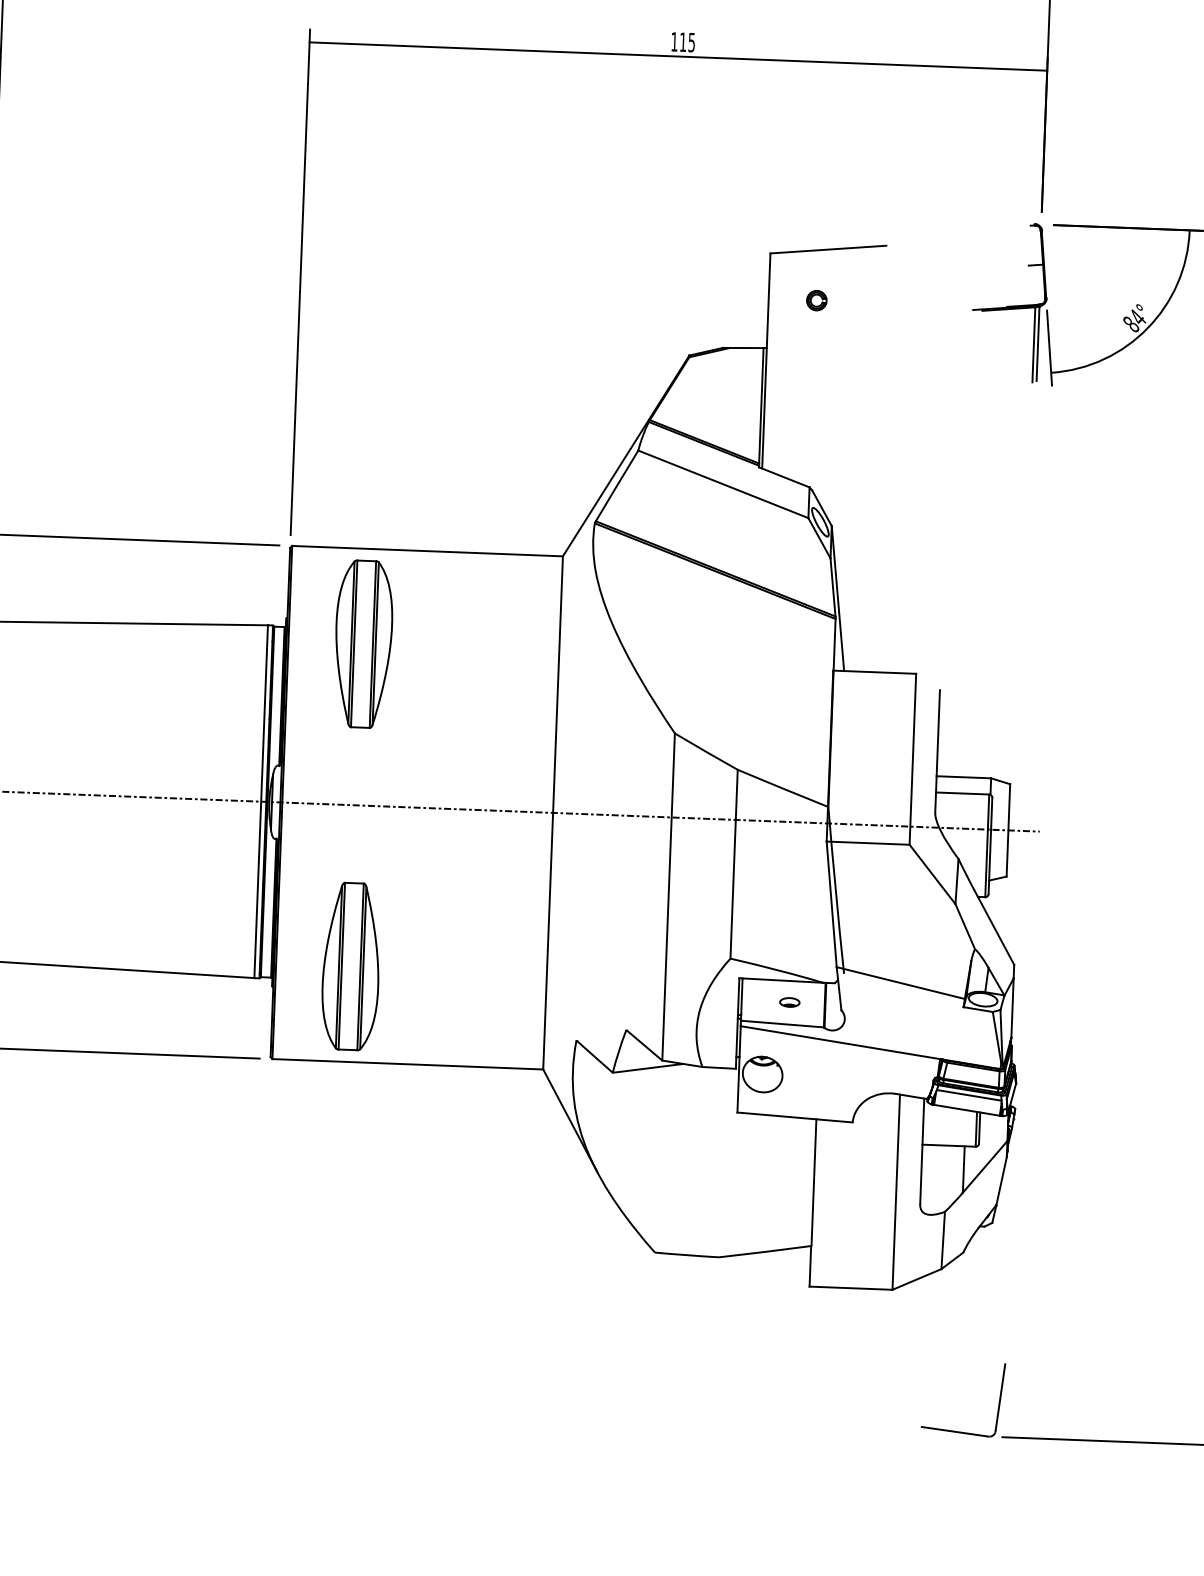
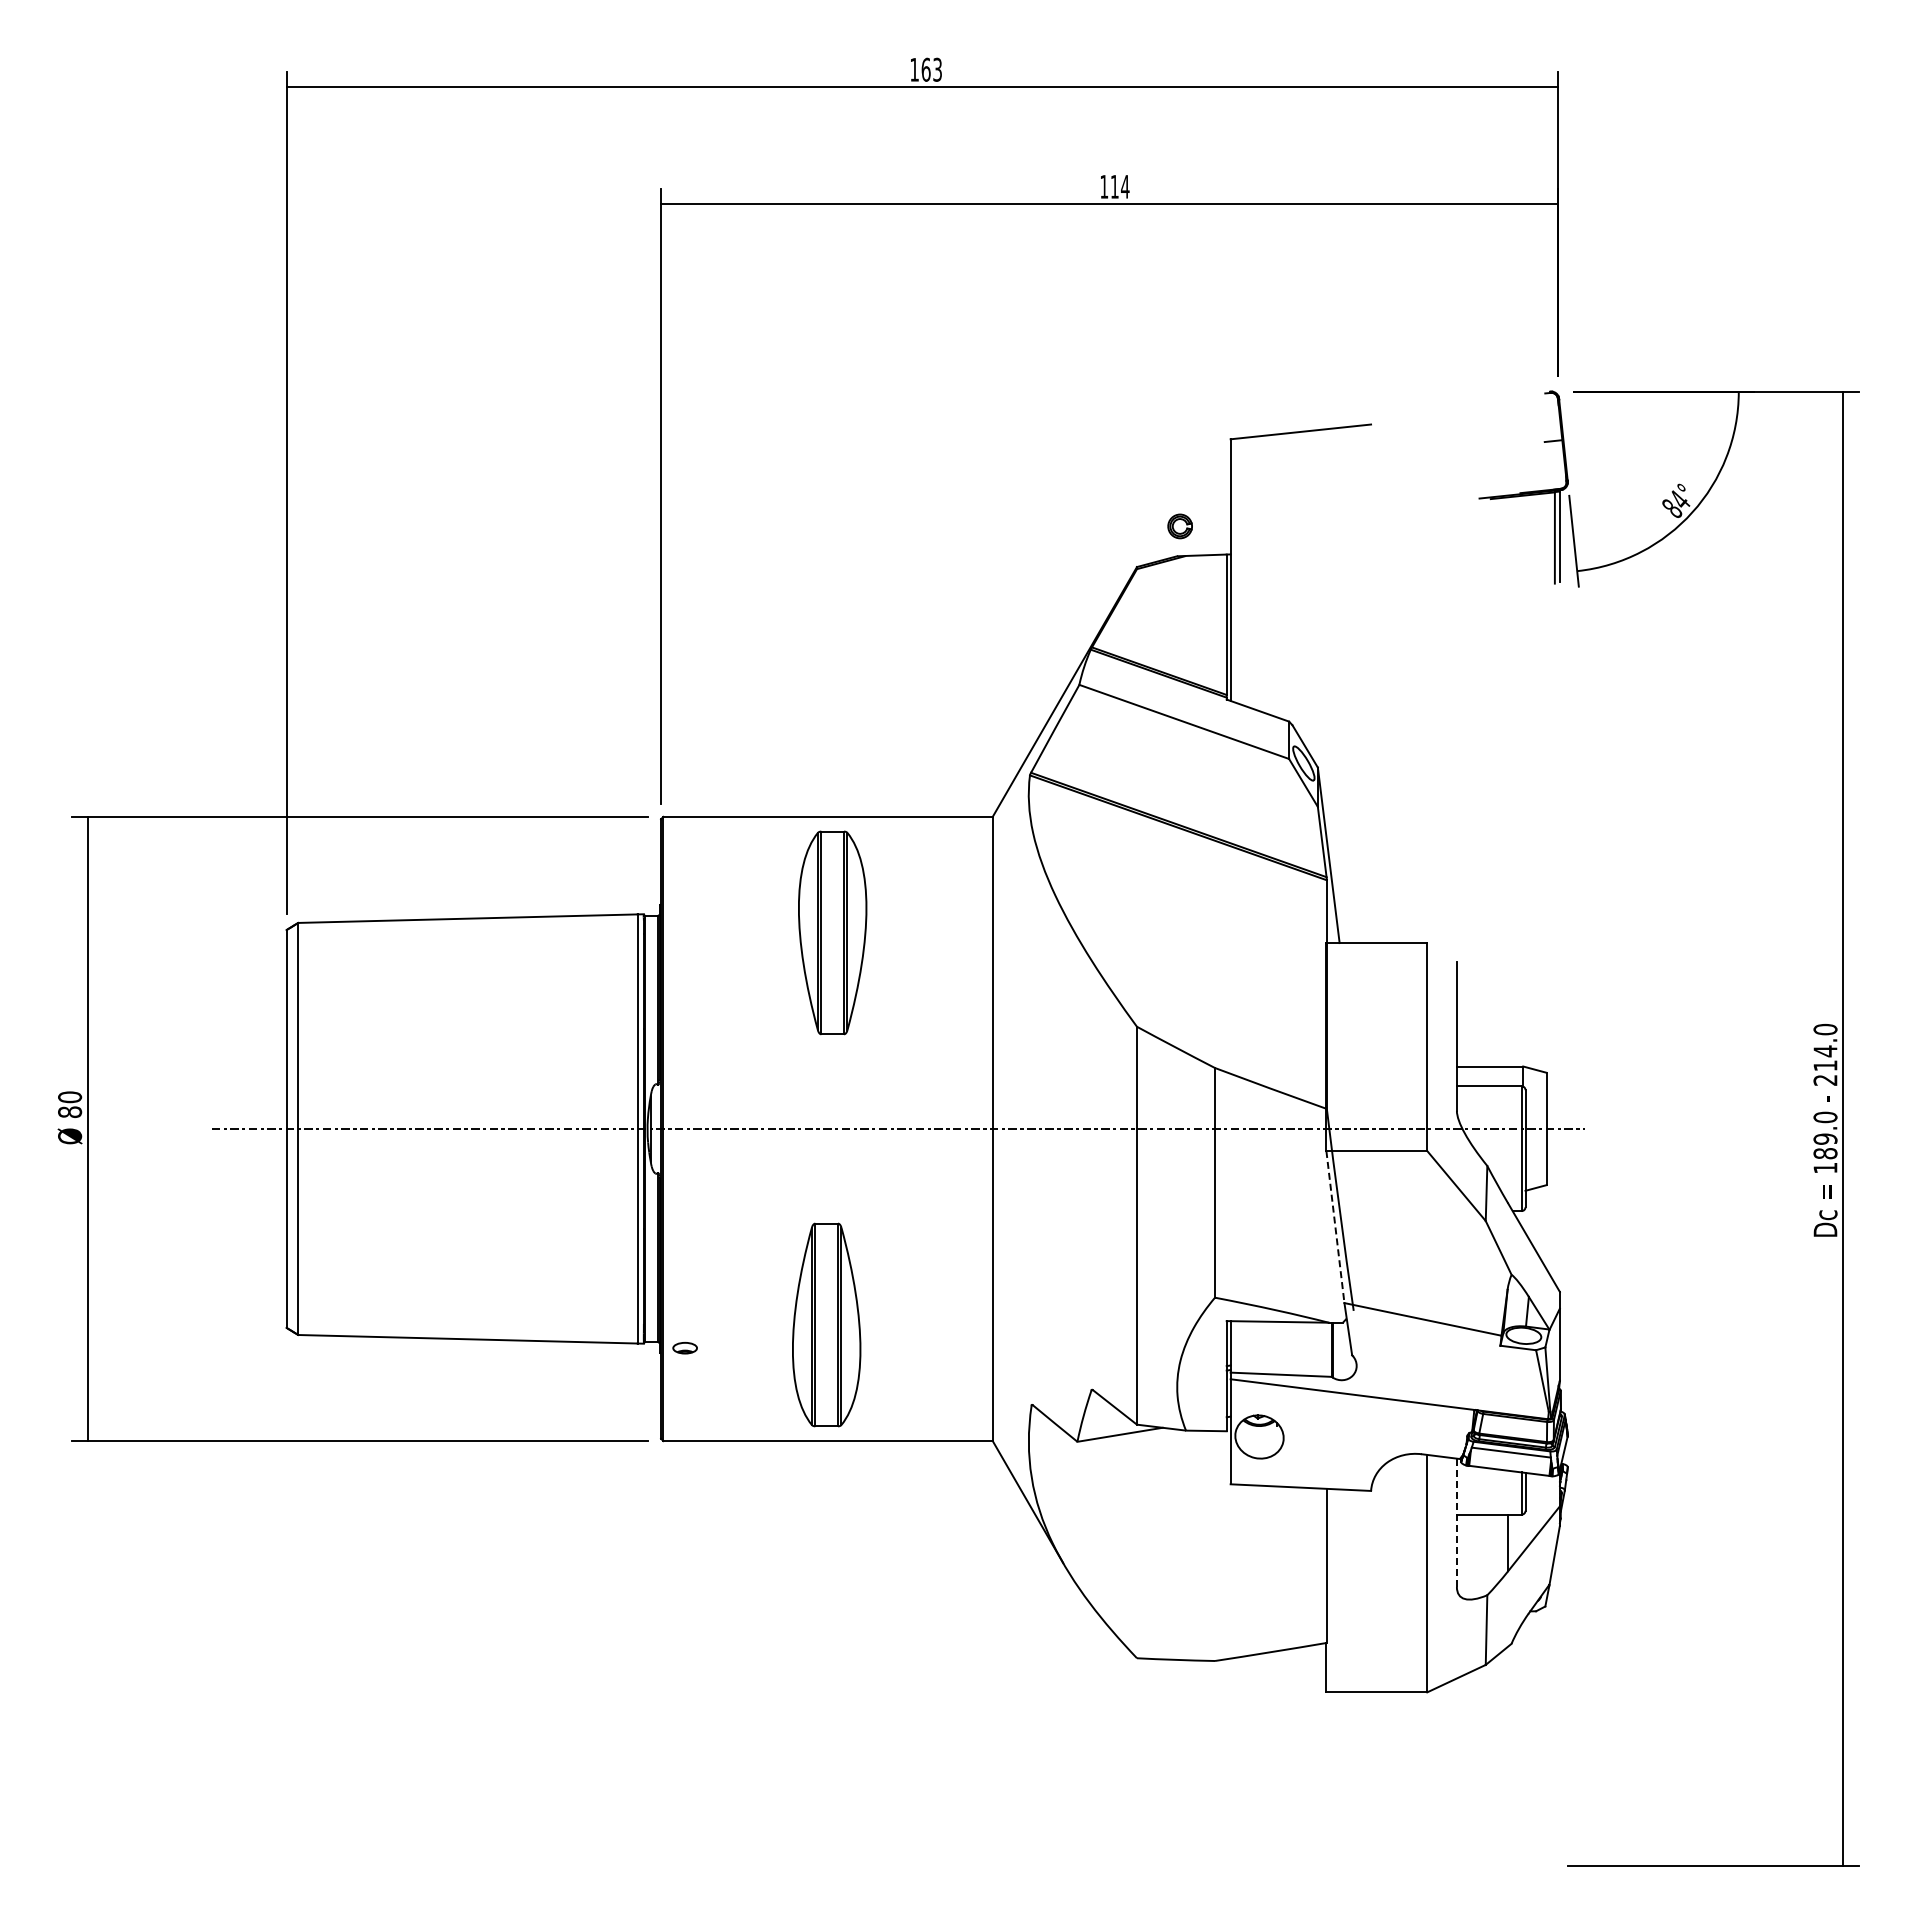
text: (691, 42) -> (1125, 186), 115 -> 114
part: (816, 300) -> (1179, 526), moved
part: (363, 643) -> (832, 932), moved
line: (831, 904) -> (1335, 1227), solid -> dashed
part: (351, 966) -> (826, 1324), moved
part: (789, 1002) -> (684, 1348), moved
line: (921, 1151) -> (1456, 1523), solid -> dashed
part: (962, 1431) -> (1518, 1861), removed

